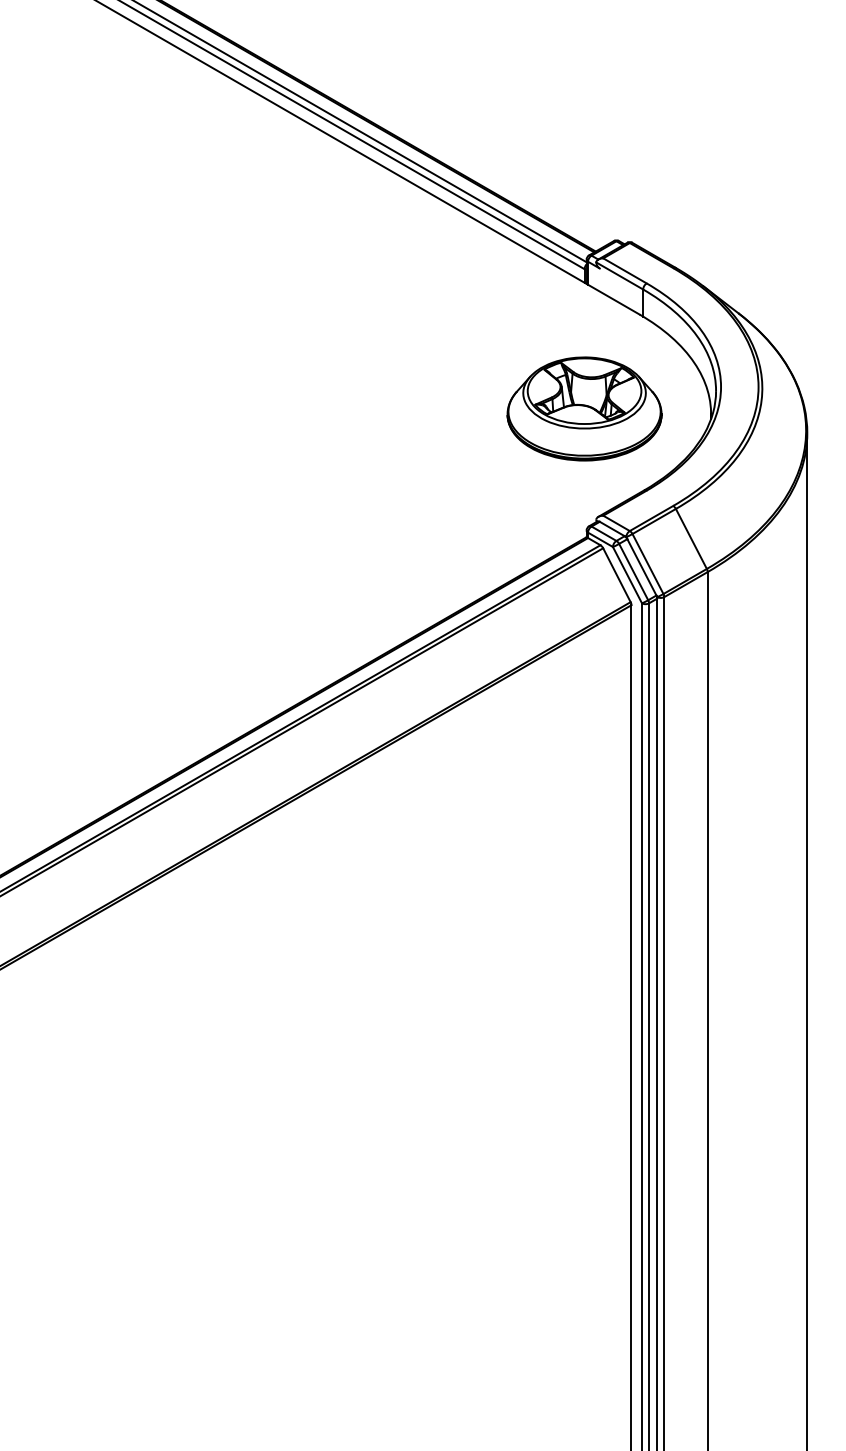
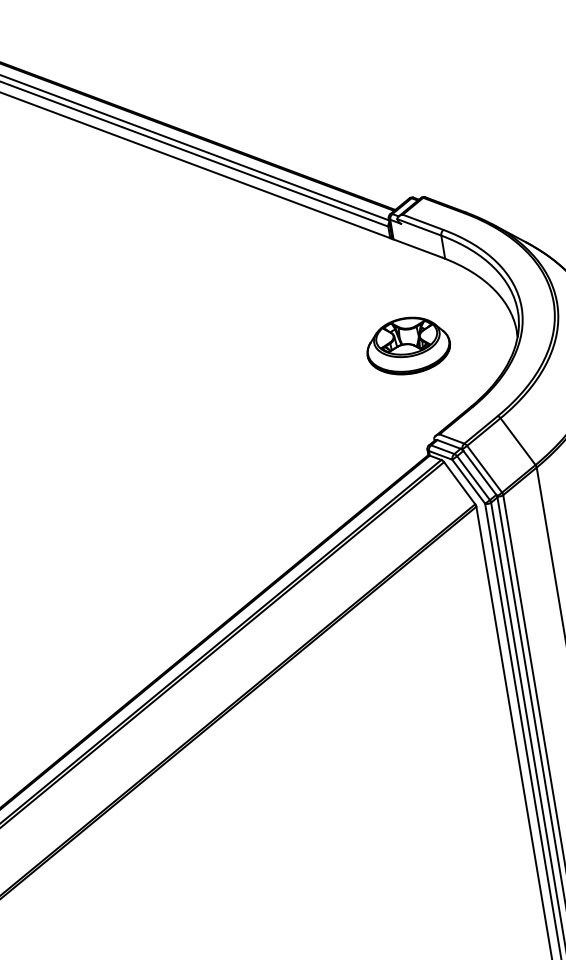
part: (584, 408) -> (408, 345), size x0.62

